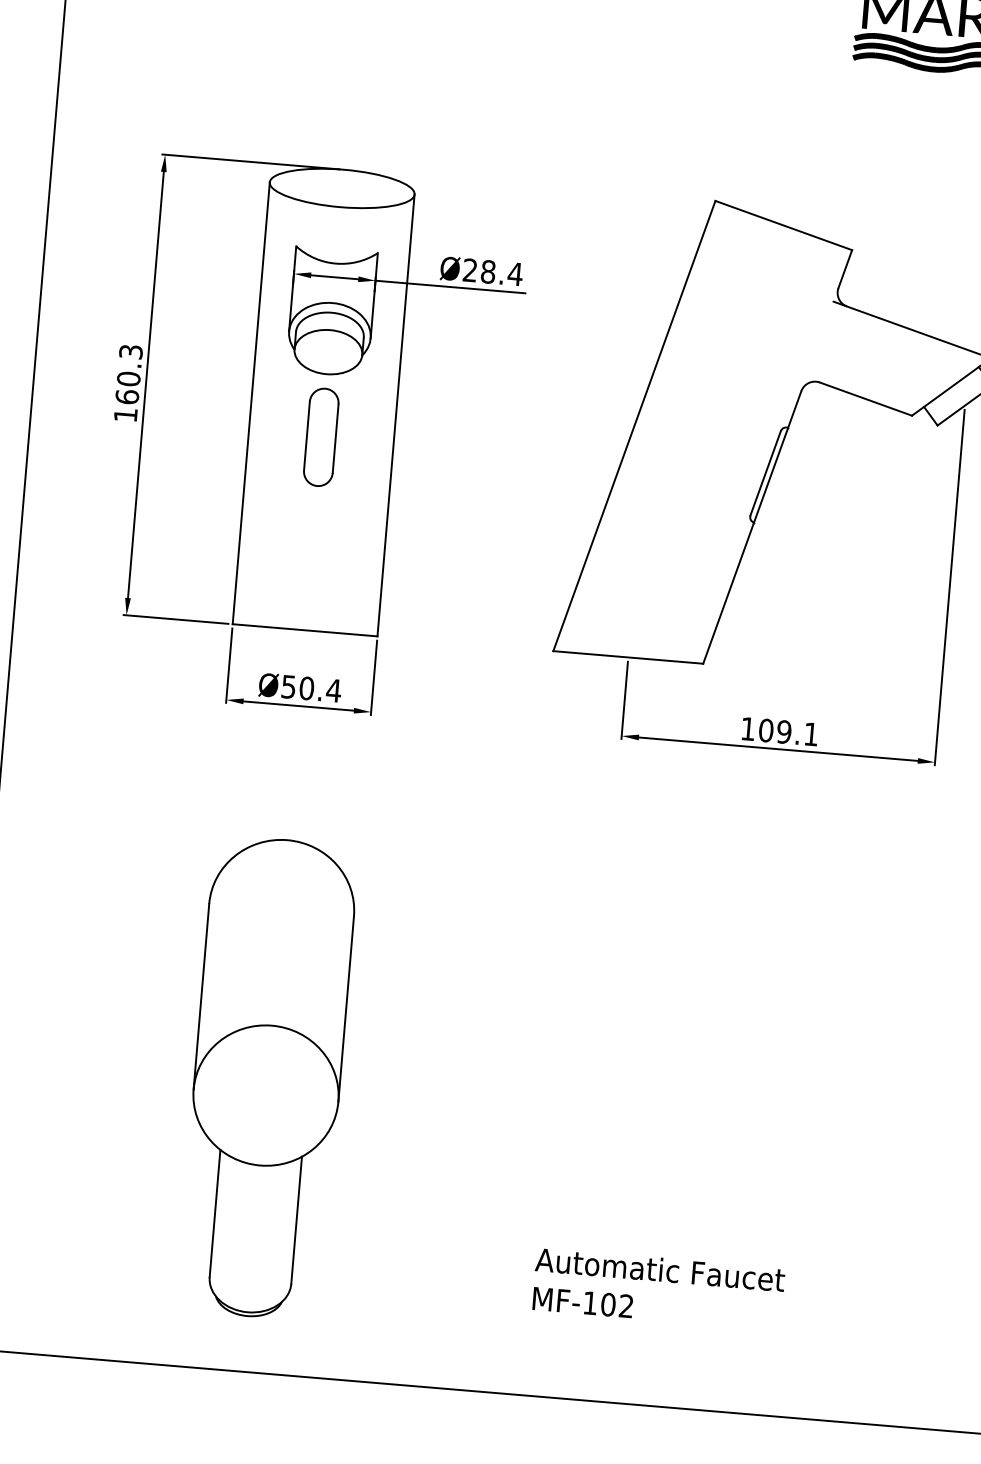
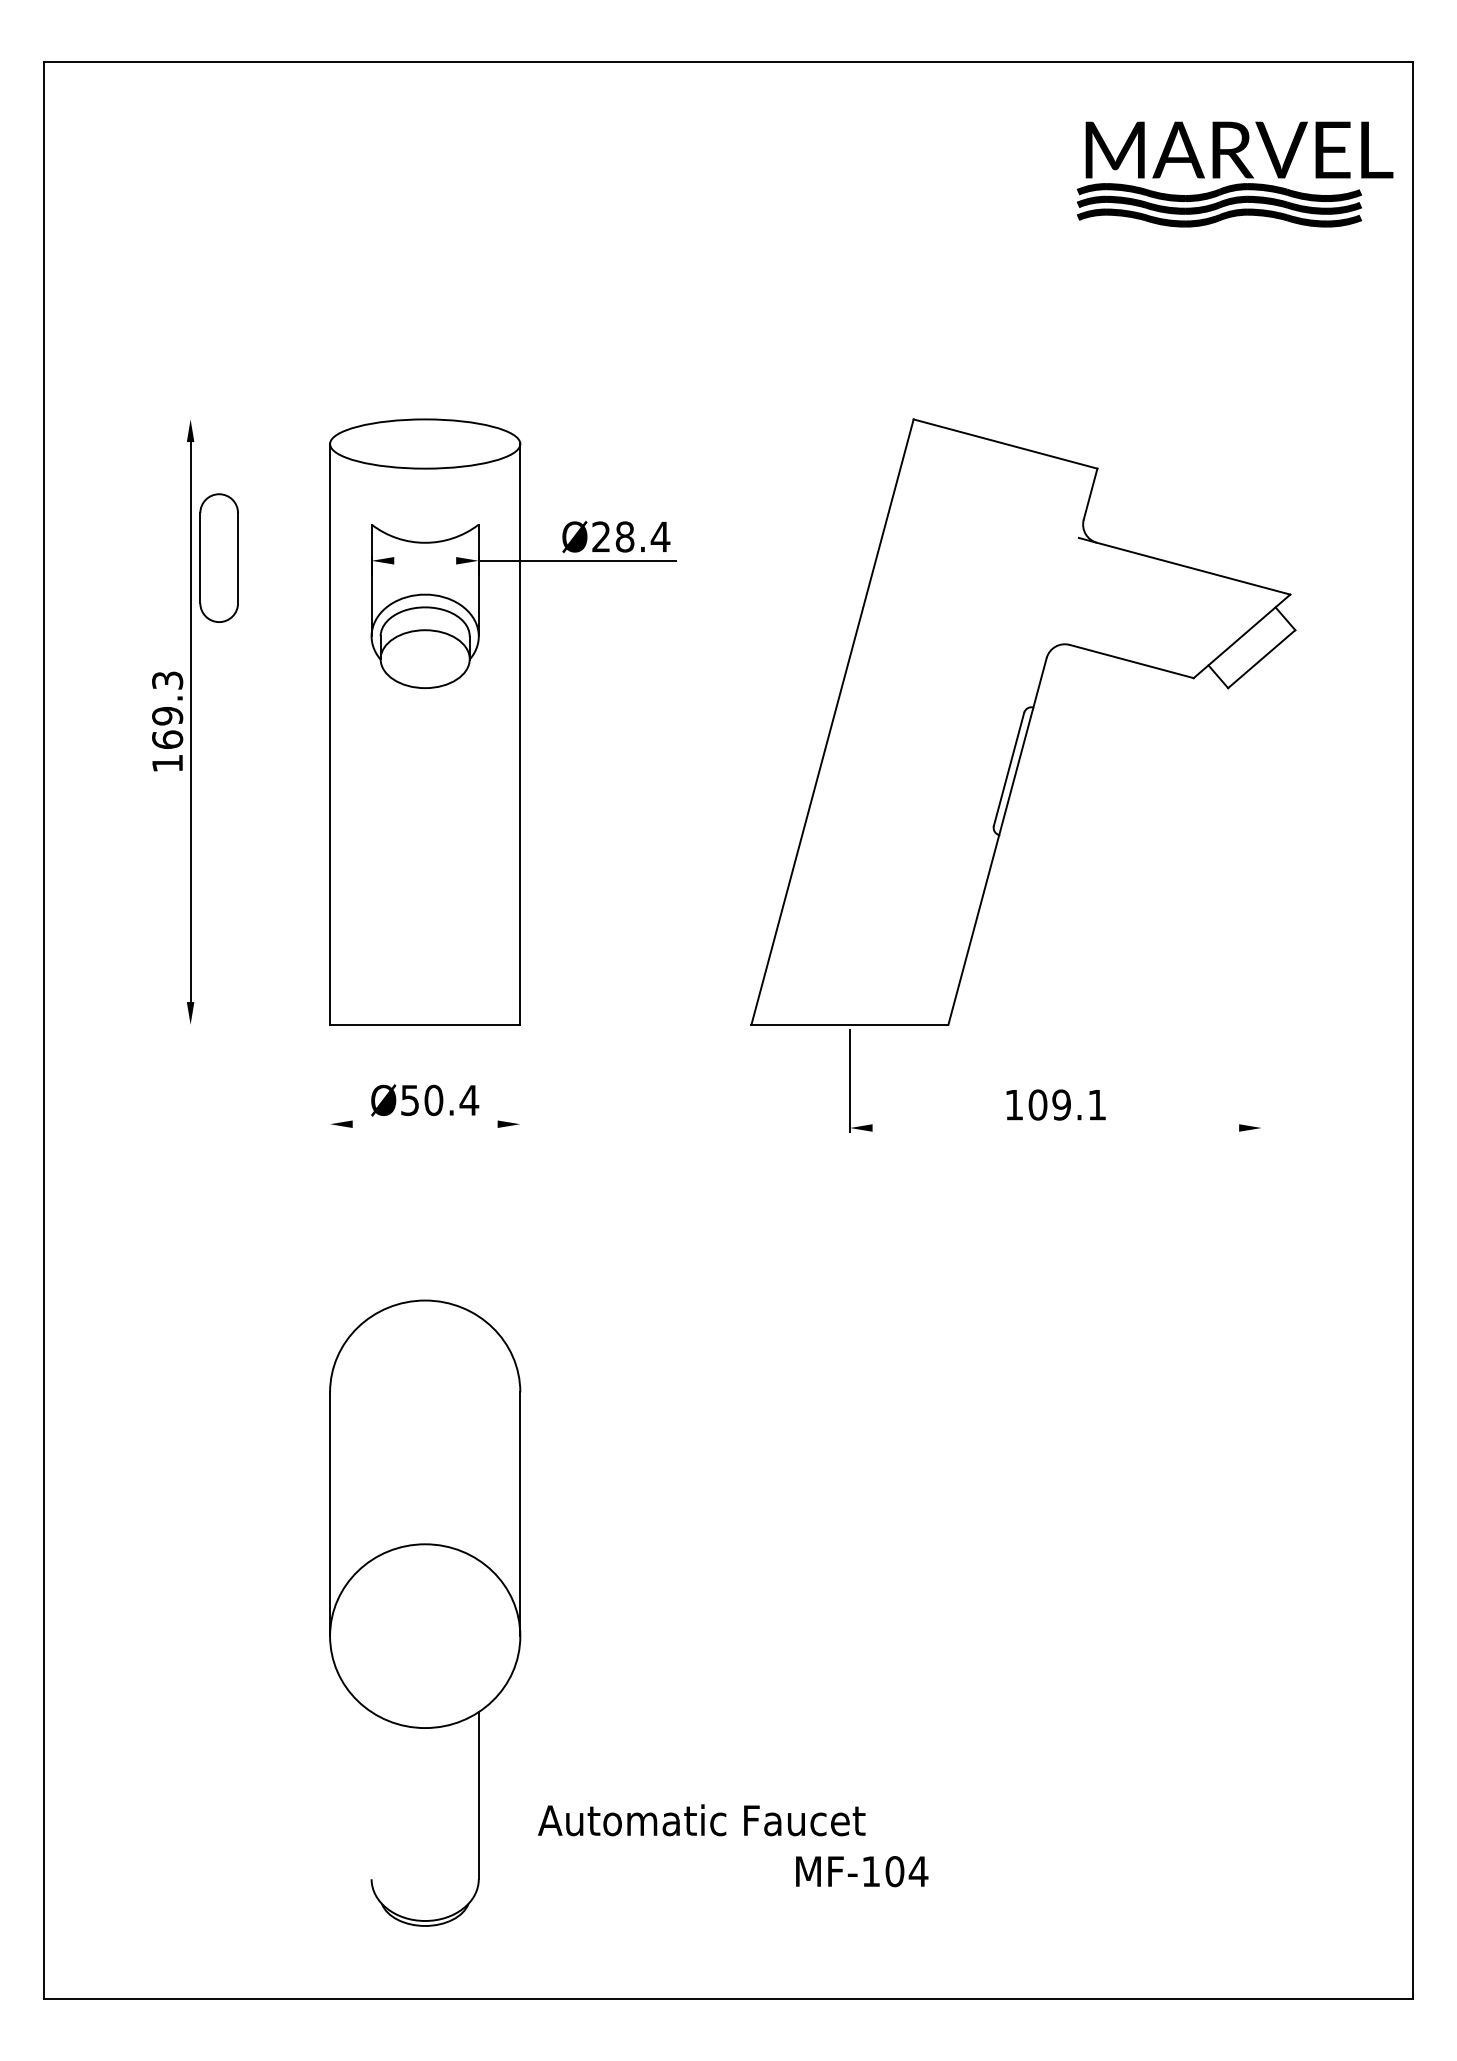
line: (250, 161) -> (302, 419), removed
line: (334, 277) -> (425, 560), removed
text: (128, 378) -> (167, 715), 160.3 -> 169.3
part: (320, 436) -> (218, 557), moved
line: (949, 586) -> (1261, 897), removed
line: (175, 619) -> (255, 1024), removed
line: (229, 665) -> (330, 1079), removed
line: (374, 678) -> (520, 1079), removed
line: (298, 706) -> (424, 1124), removed
line: (778, 749) -> (1055, 1128), removed
line: (214, 1213) -> (371, 1795), removed
text: (660, 1269) -> (701, 1820), moved
text: (626, 1306) -> (918, 1871), MF-102 -> MF-104

